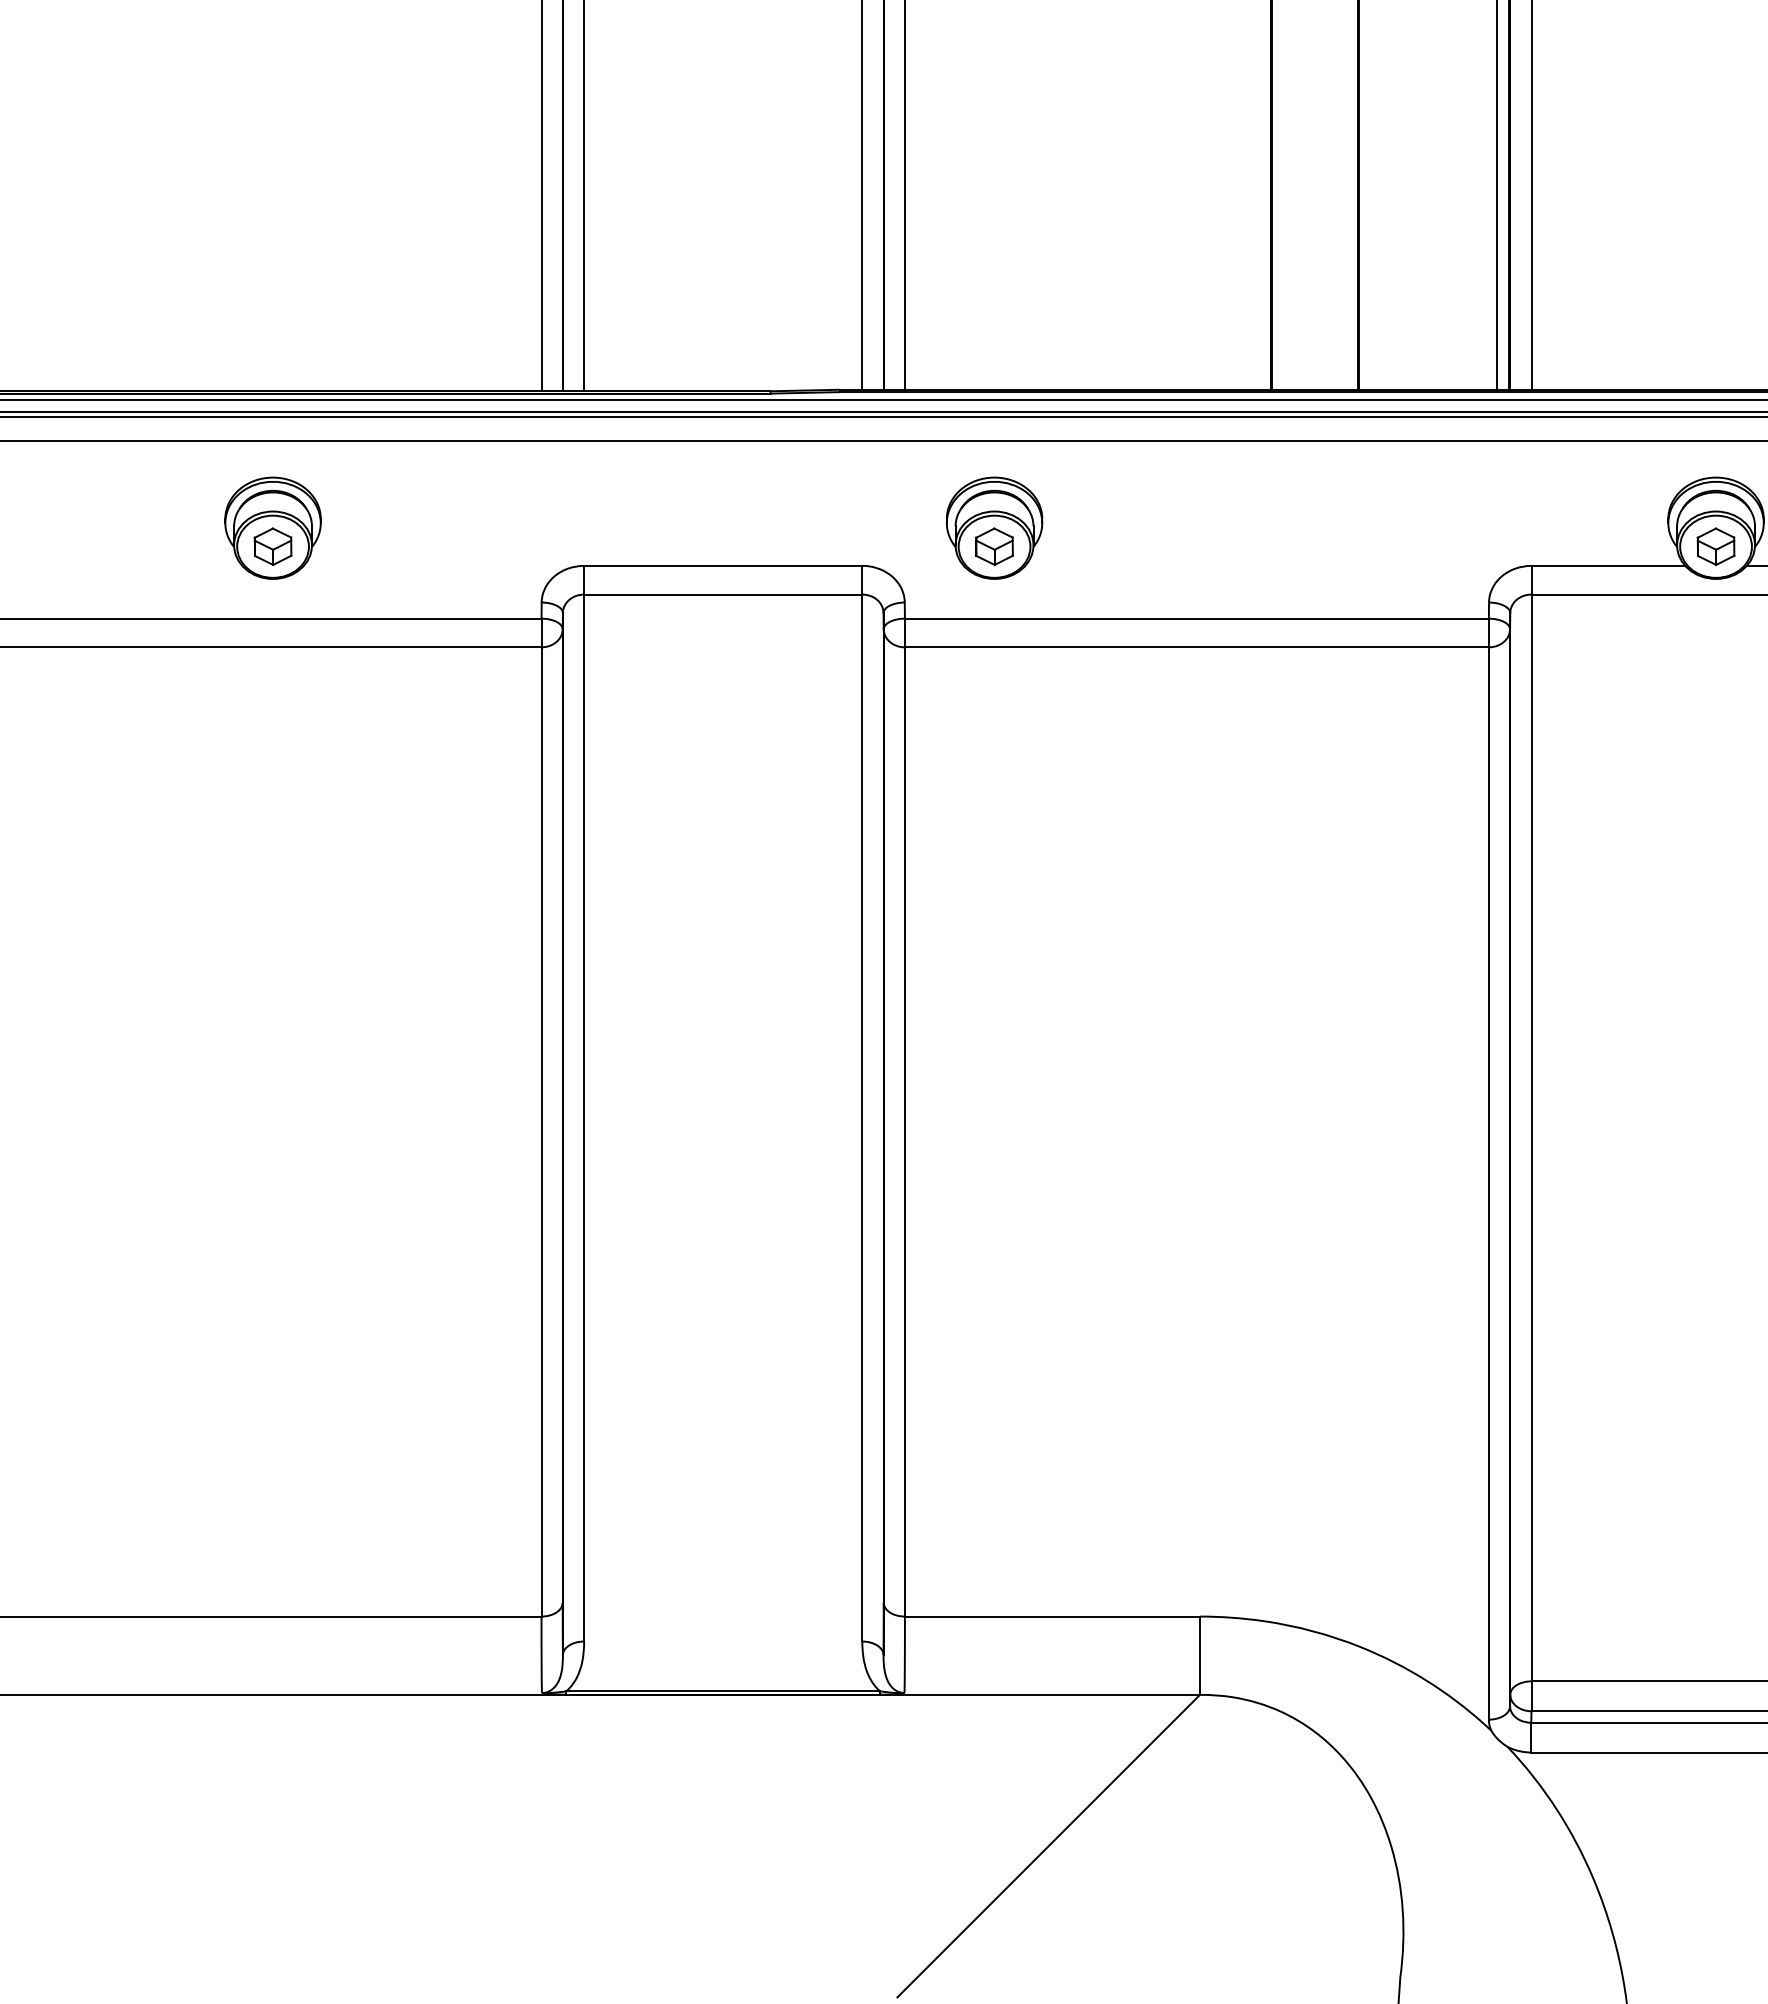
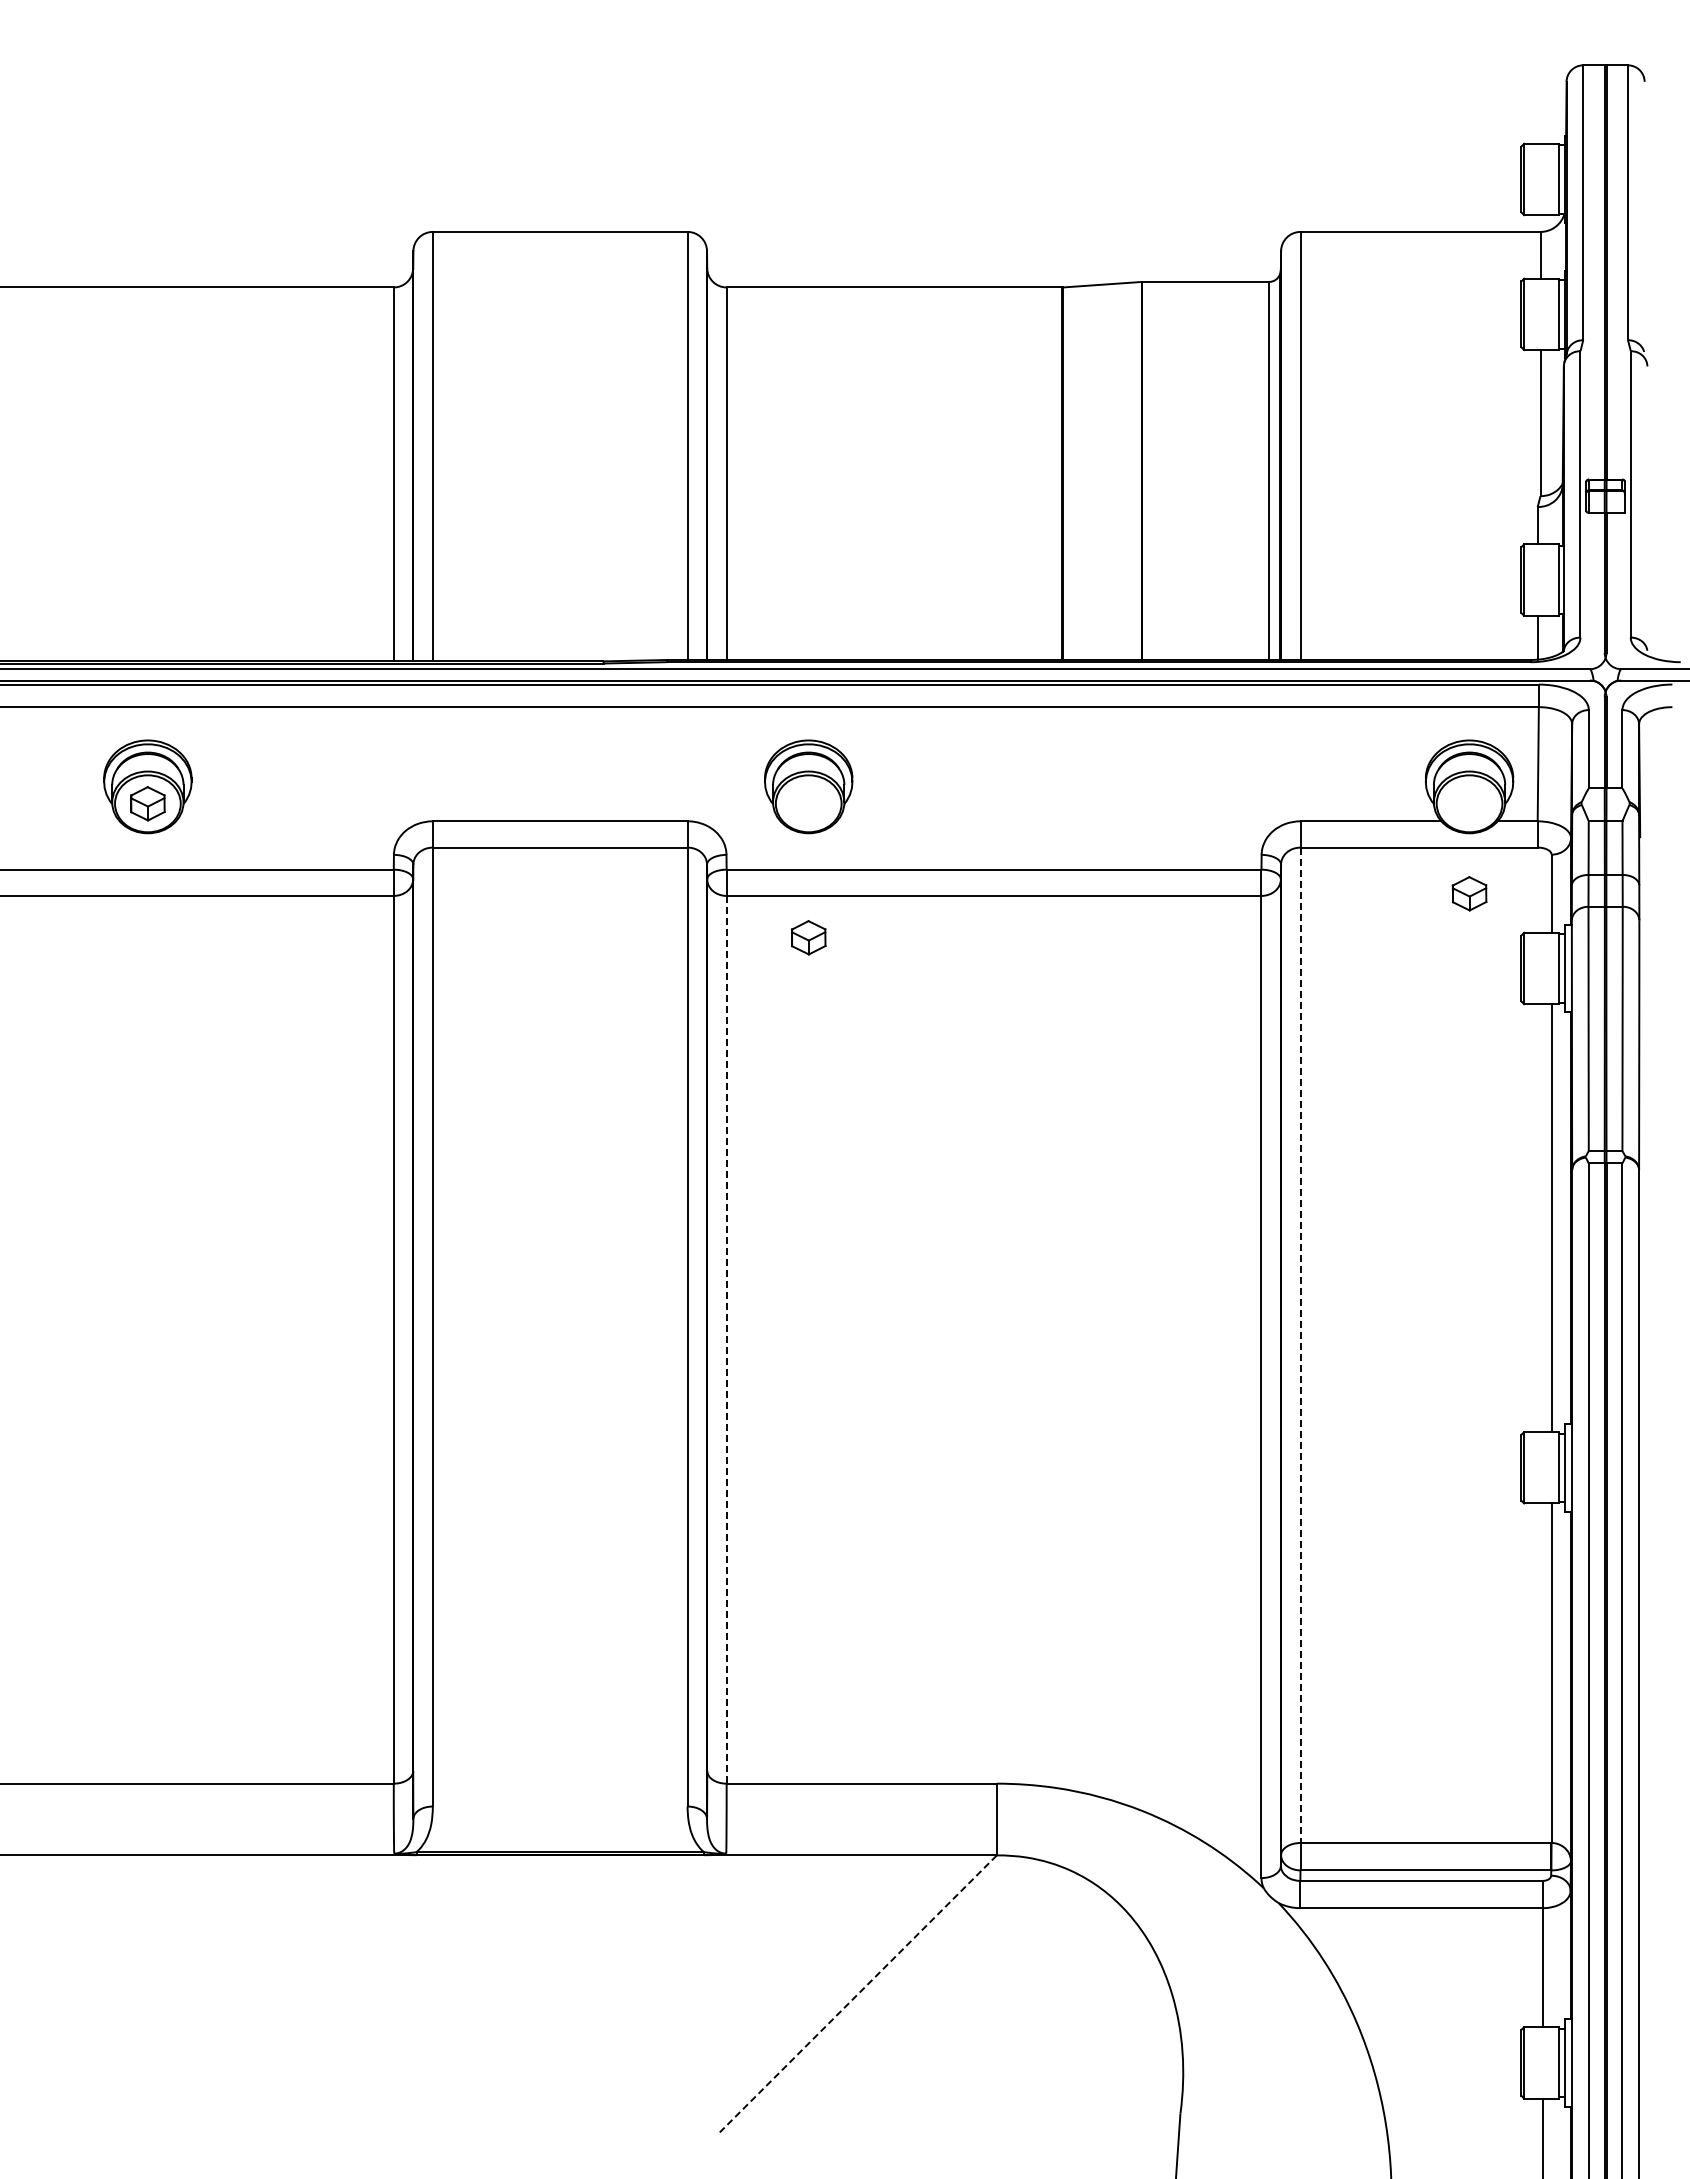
part: (994, 546) -> (808, 937), moved
part: (1715, 546) -> (1469, 893), moved
line: (904, 1131) -> (726, 1339), solid -> dashed
line: (1531, 1138) -> (1300, 1345), solid -> dashed
line: (1048, 1845) -> (858, 1993), solid -> dashed

